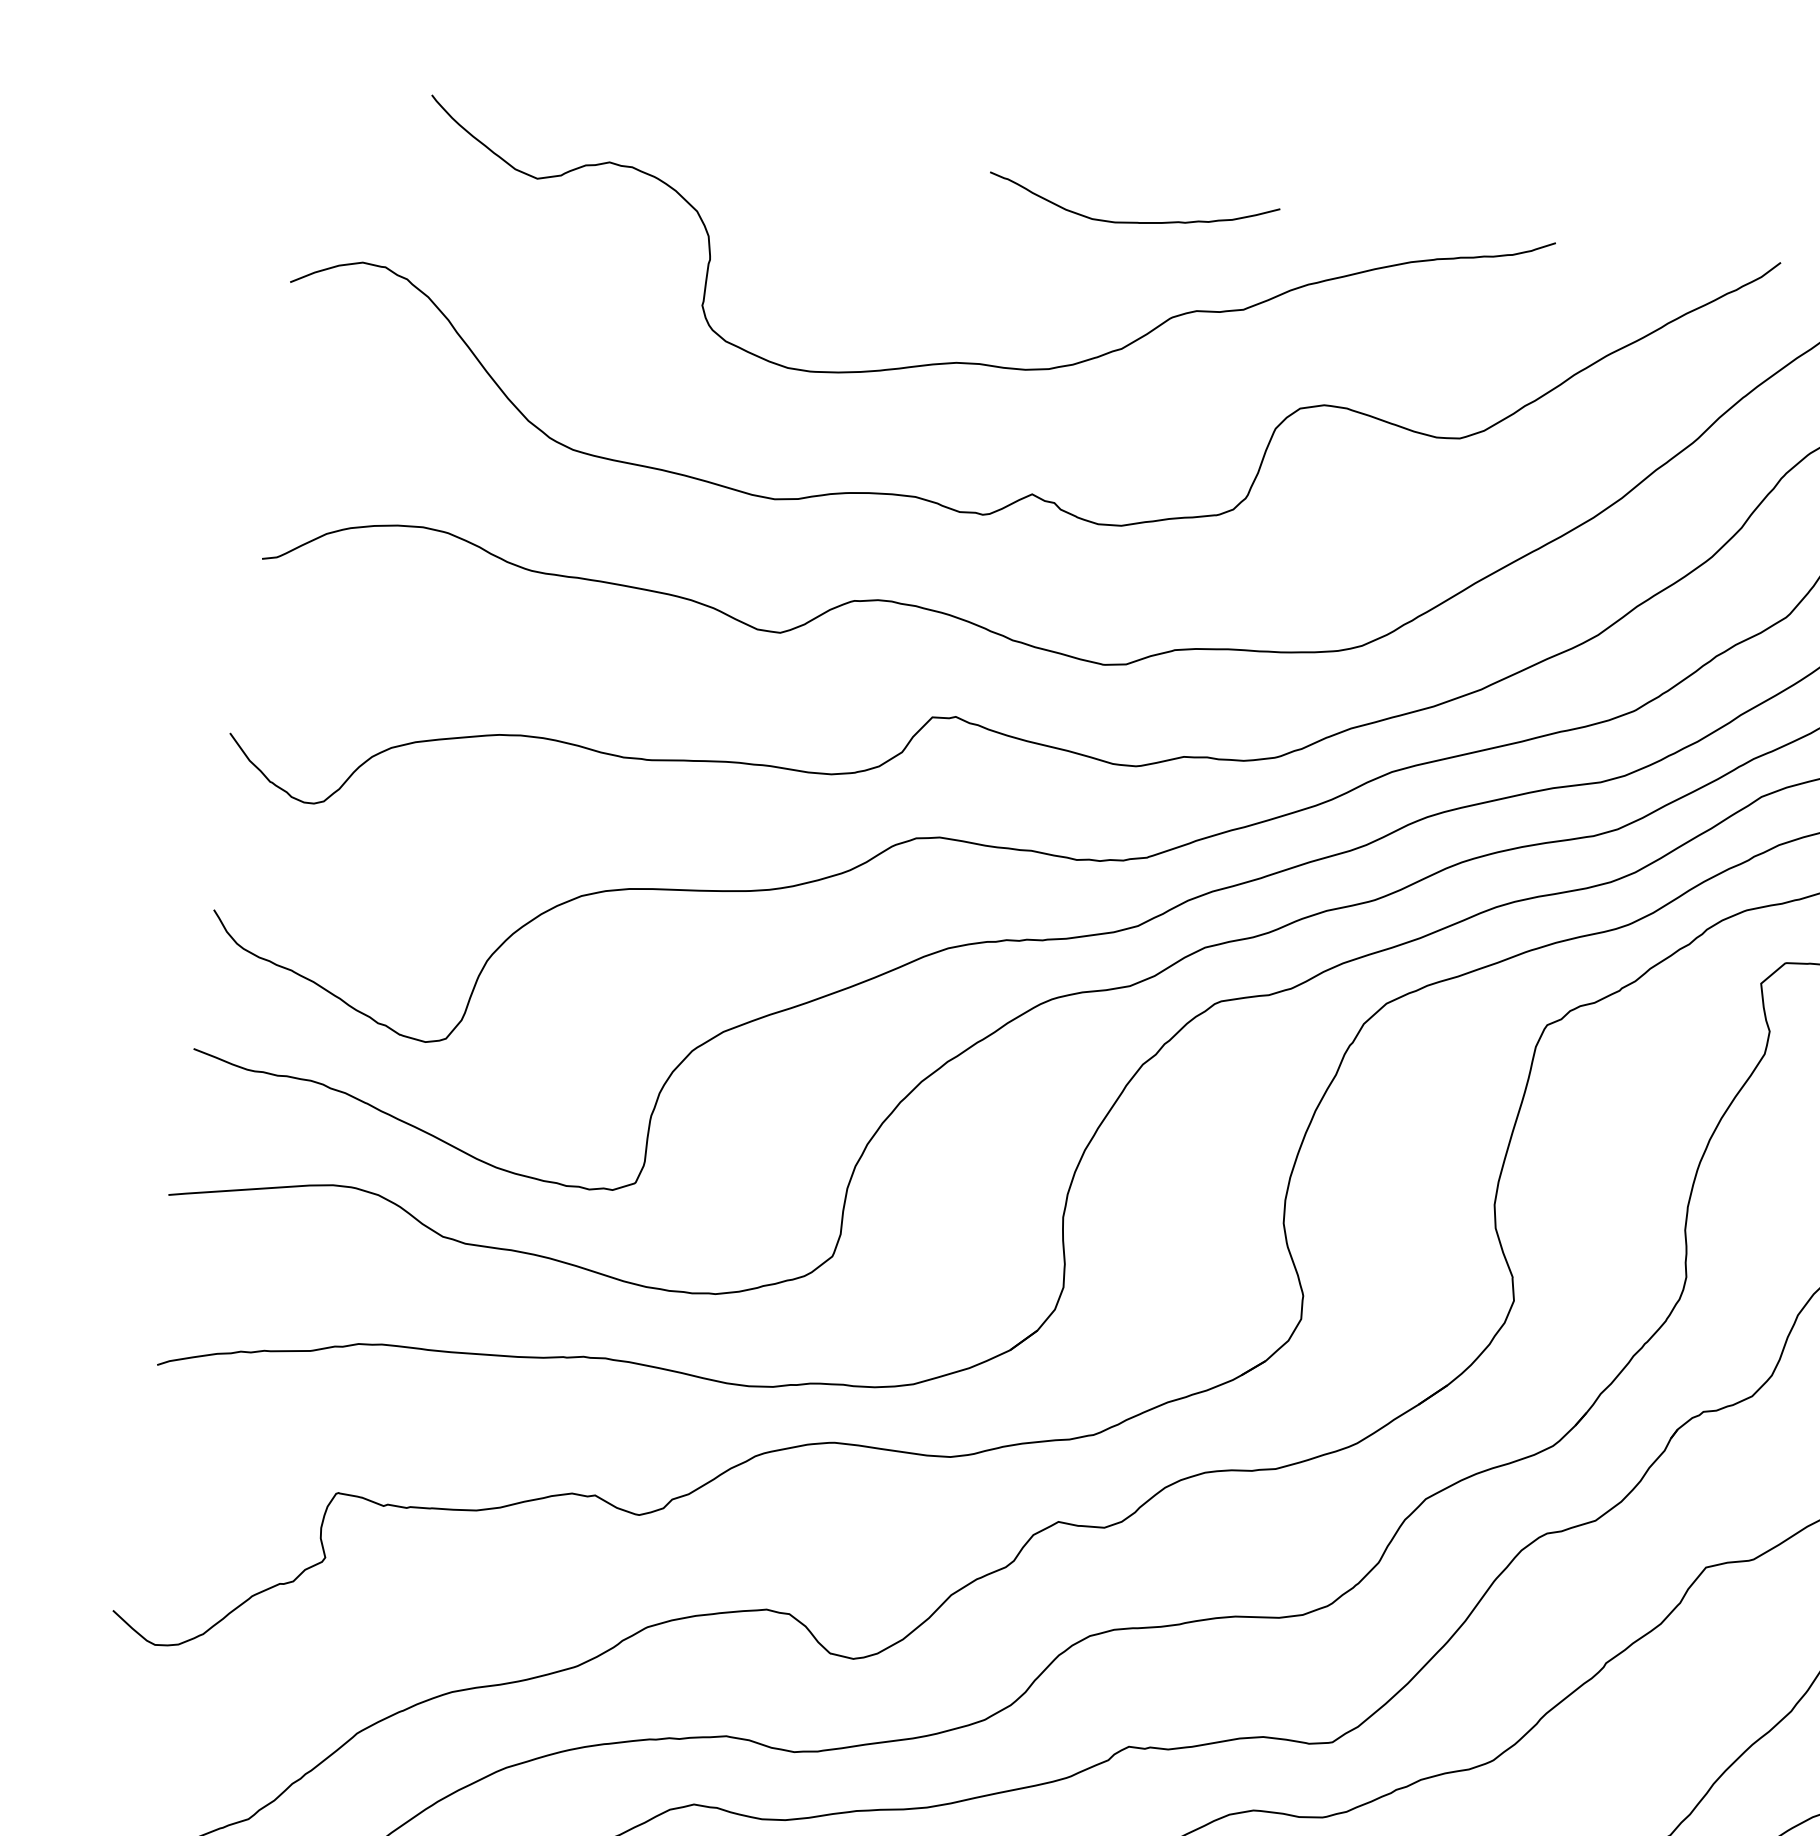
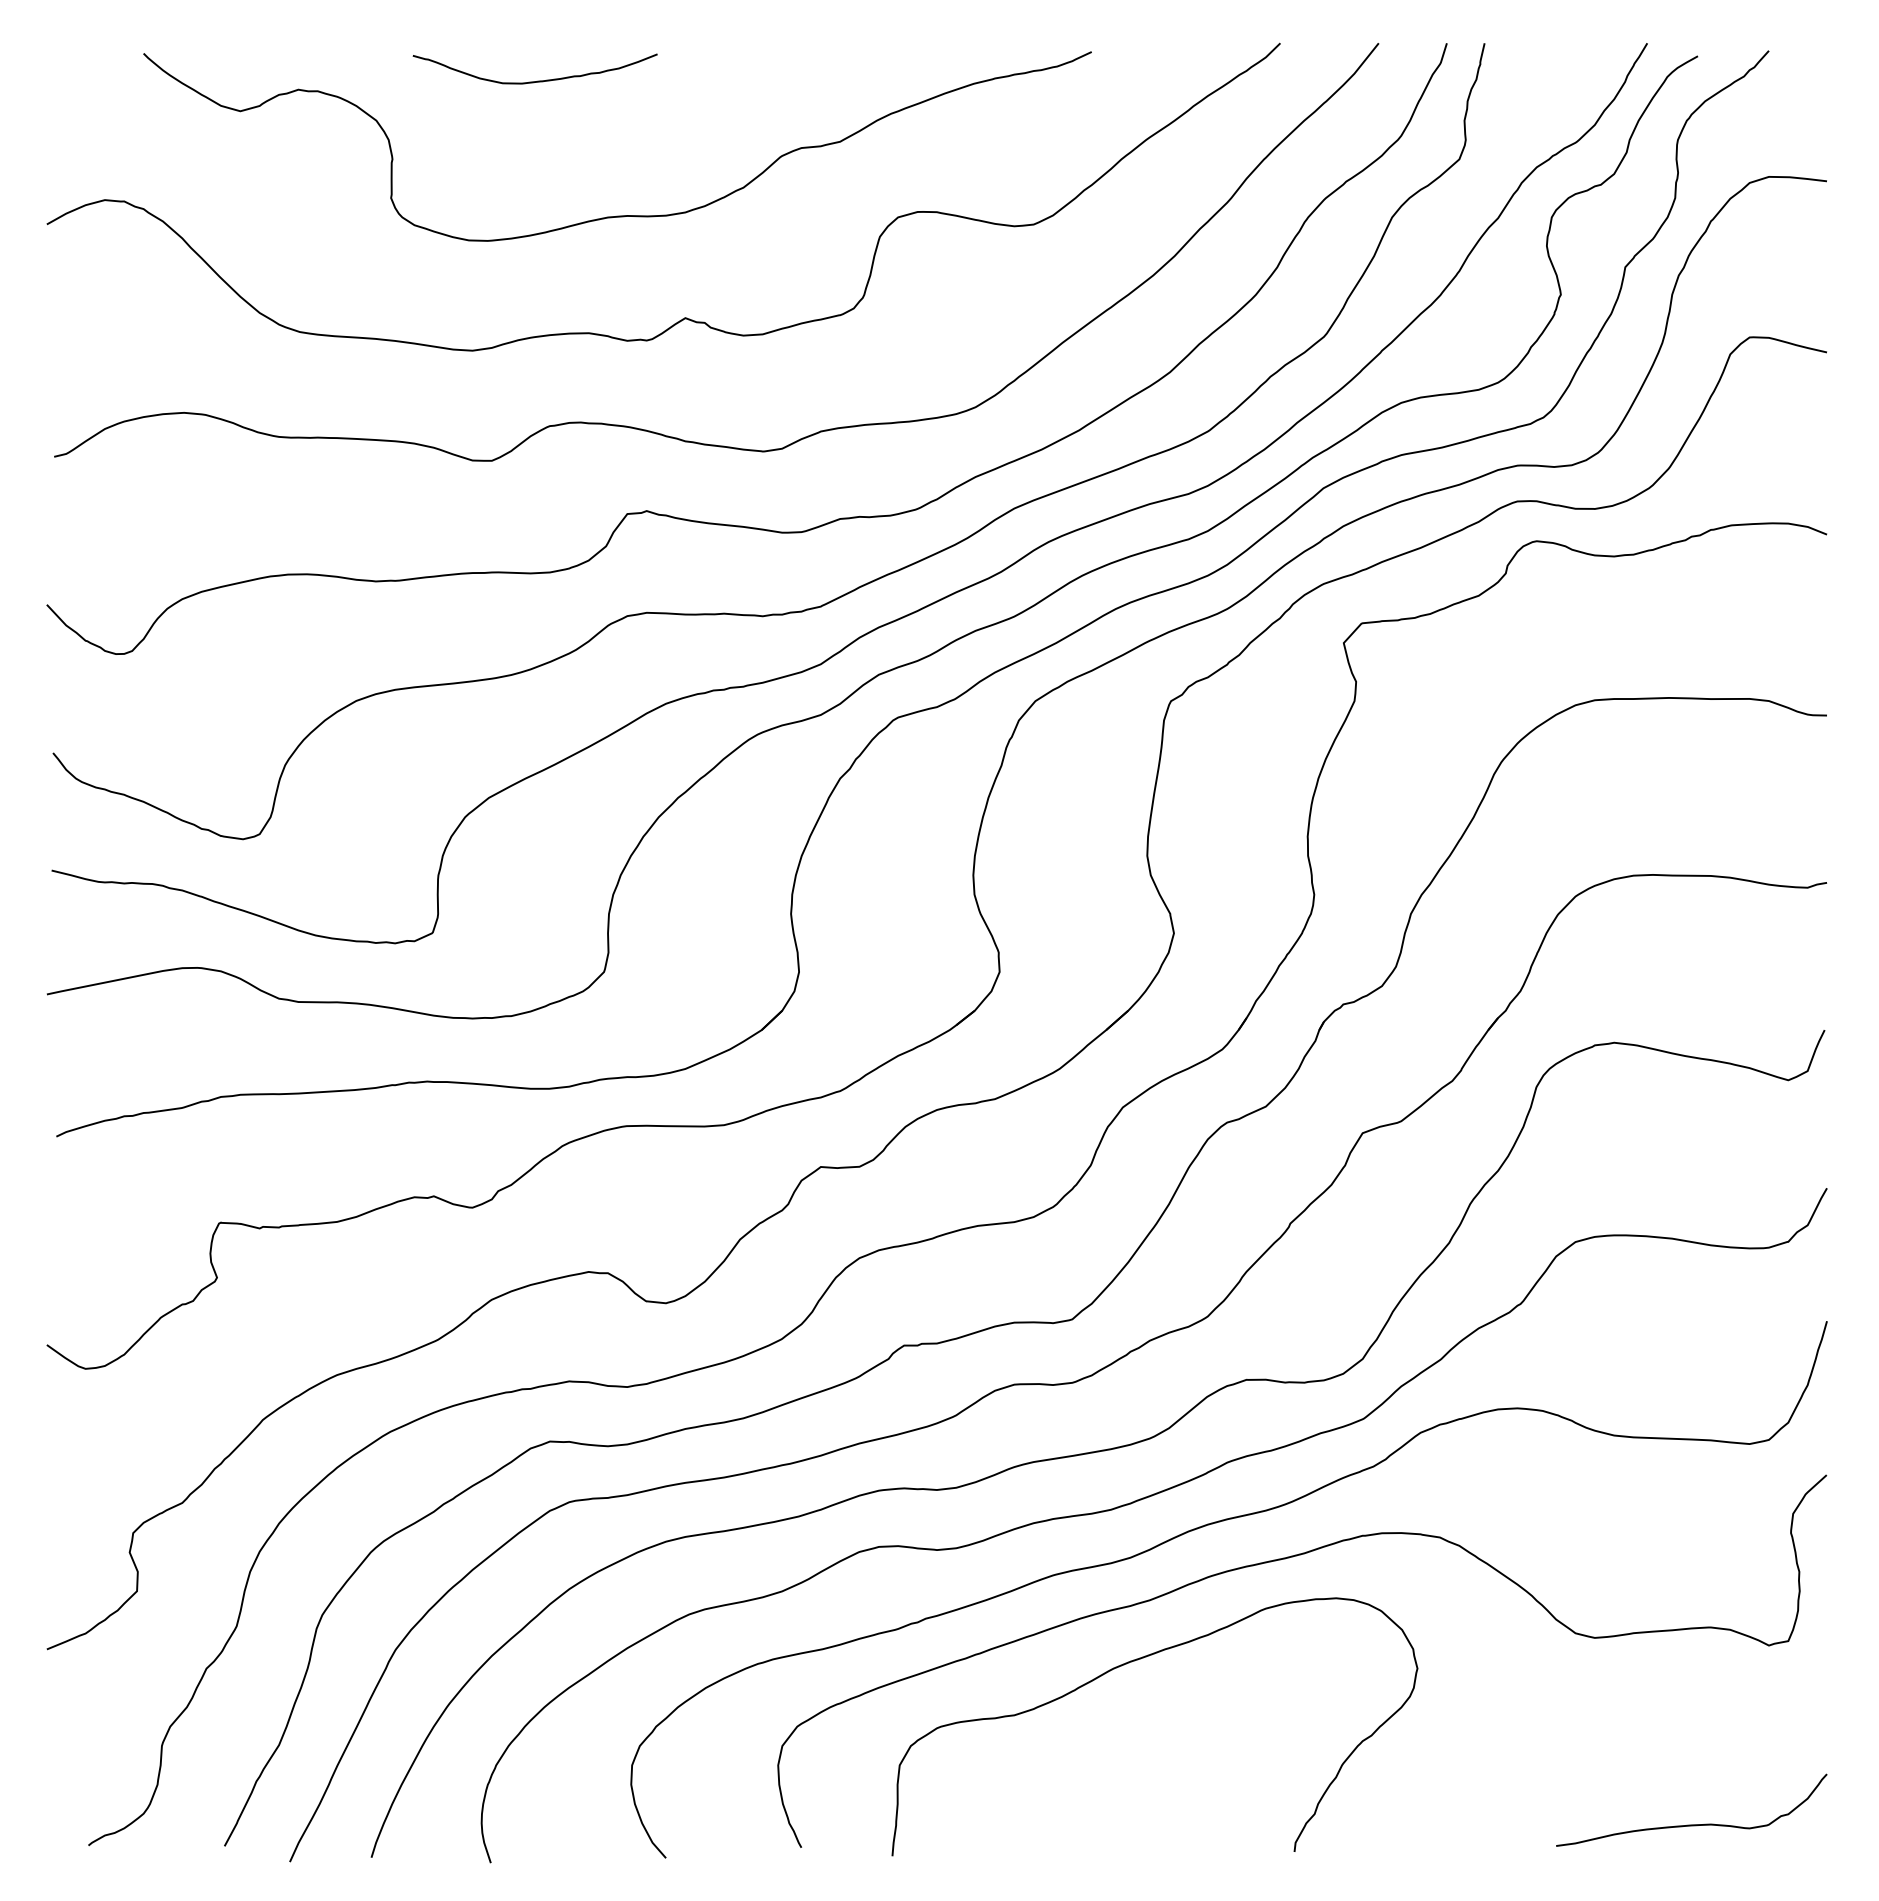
curve: (1133, 221) -> (537, 80), moved

